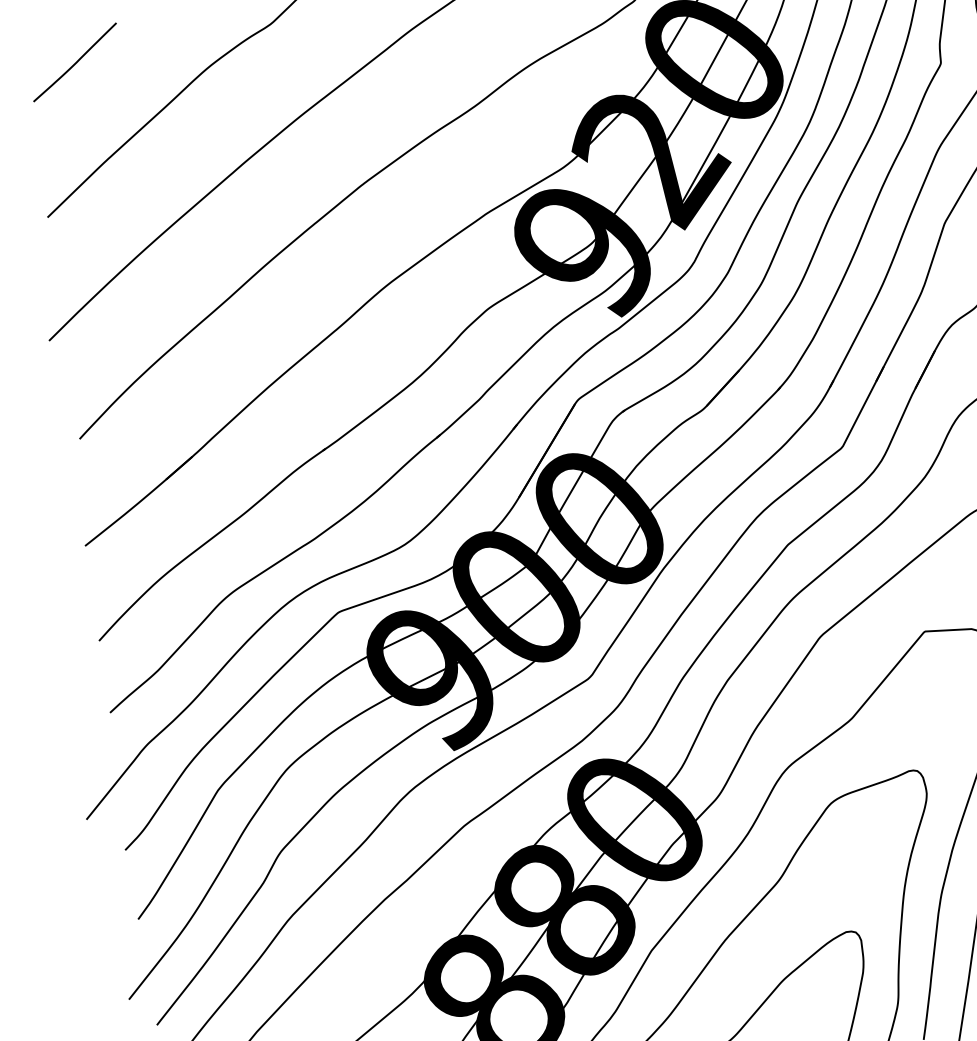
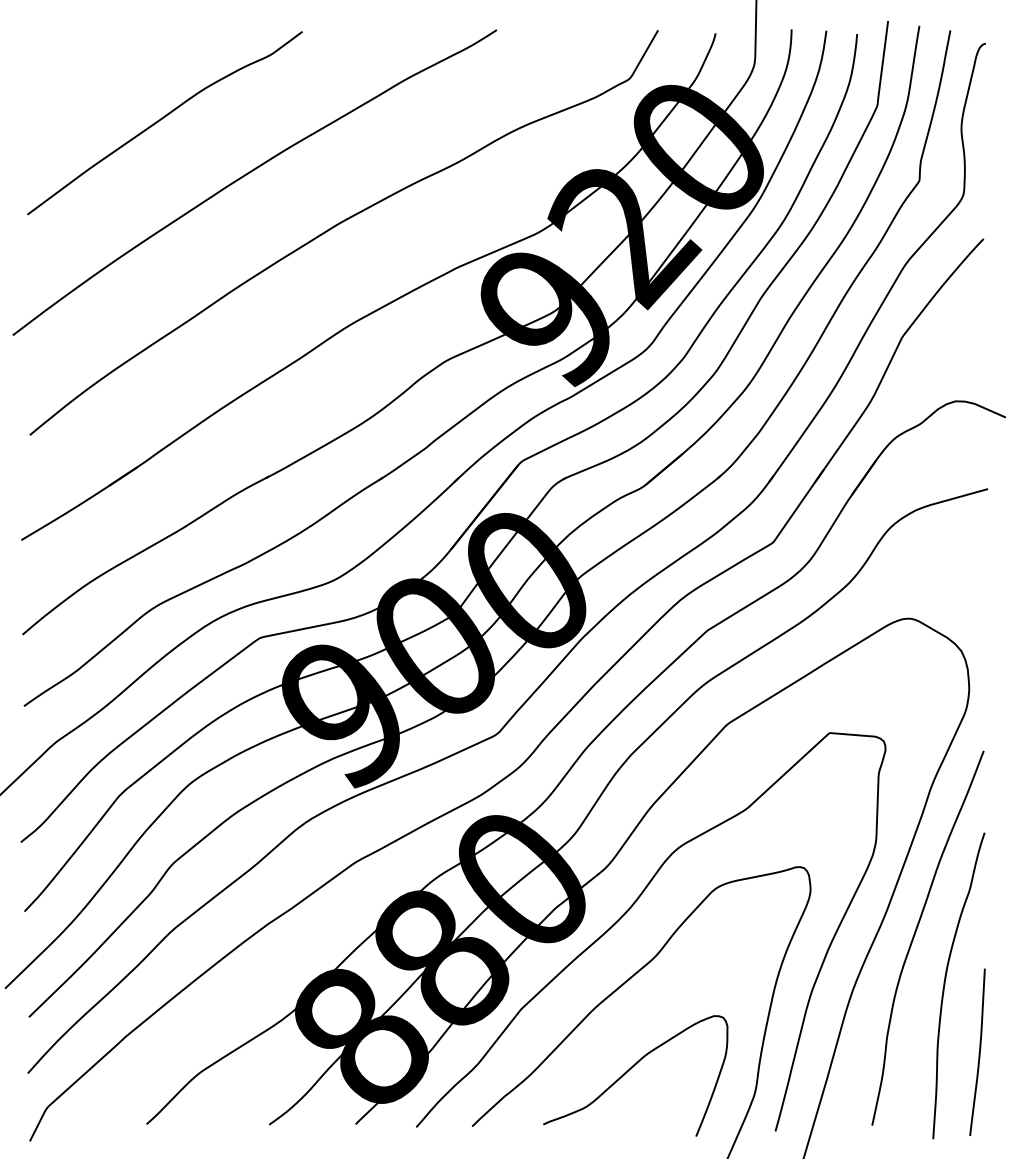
curve: (76, 61) -> (75, 66), removed

